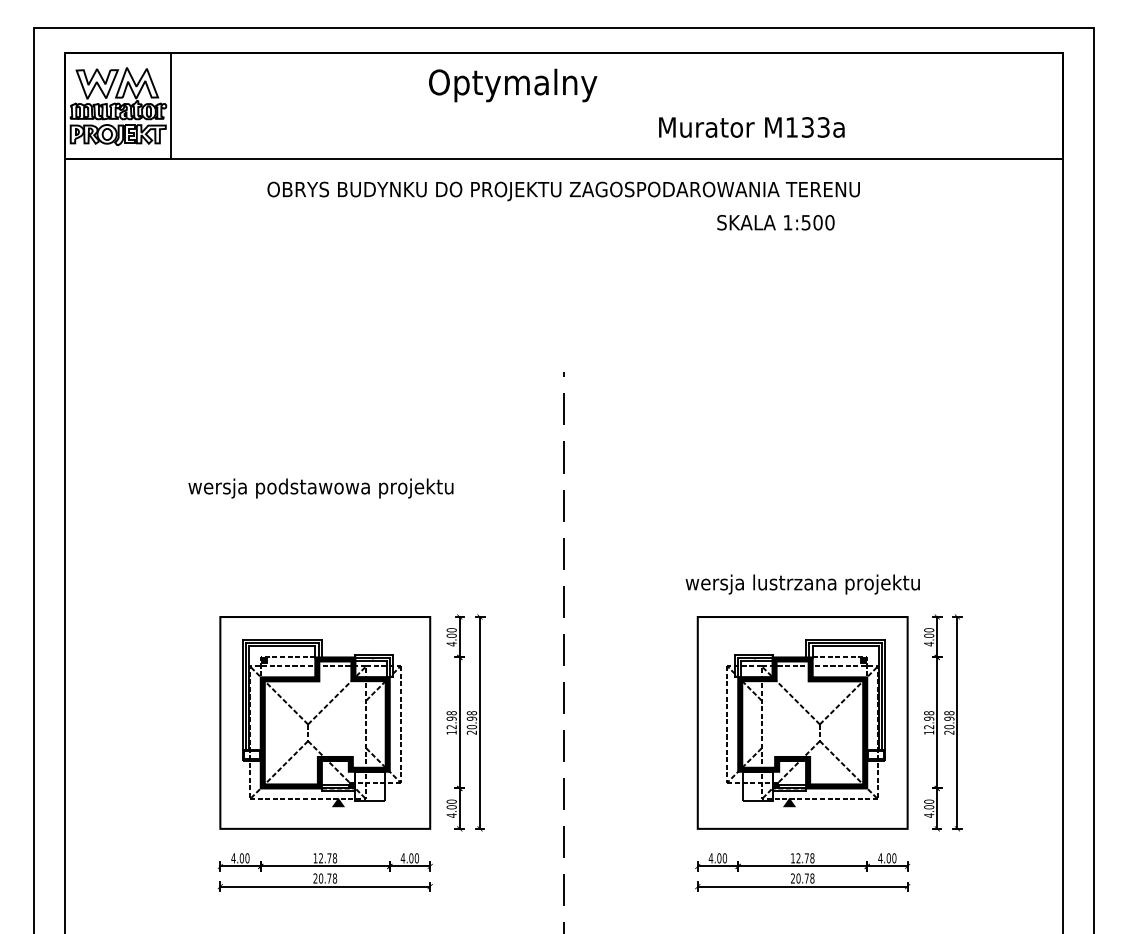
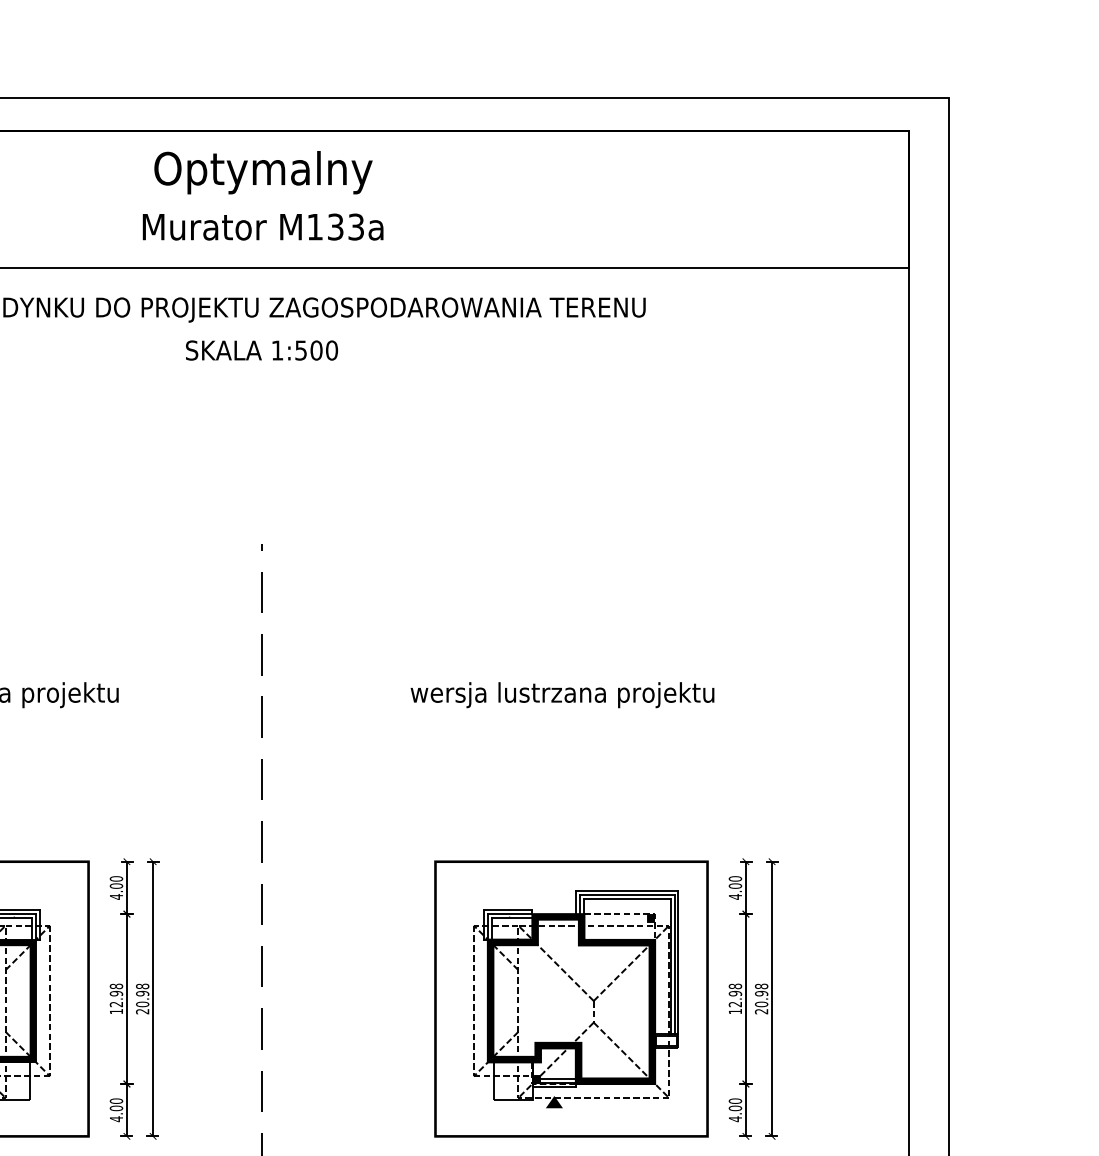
text: (513, 85) -> (263, 172), moved
text: (751, 127) -> (262, 227), moved
text: (775, 222) -> (261, 350), moved
text: (802, 584) -> (562, 695), moved

